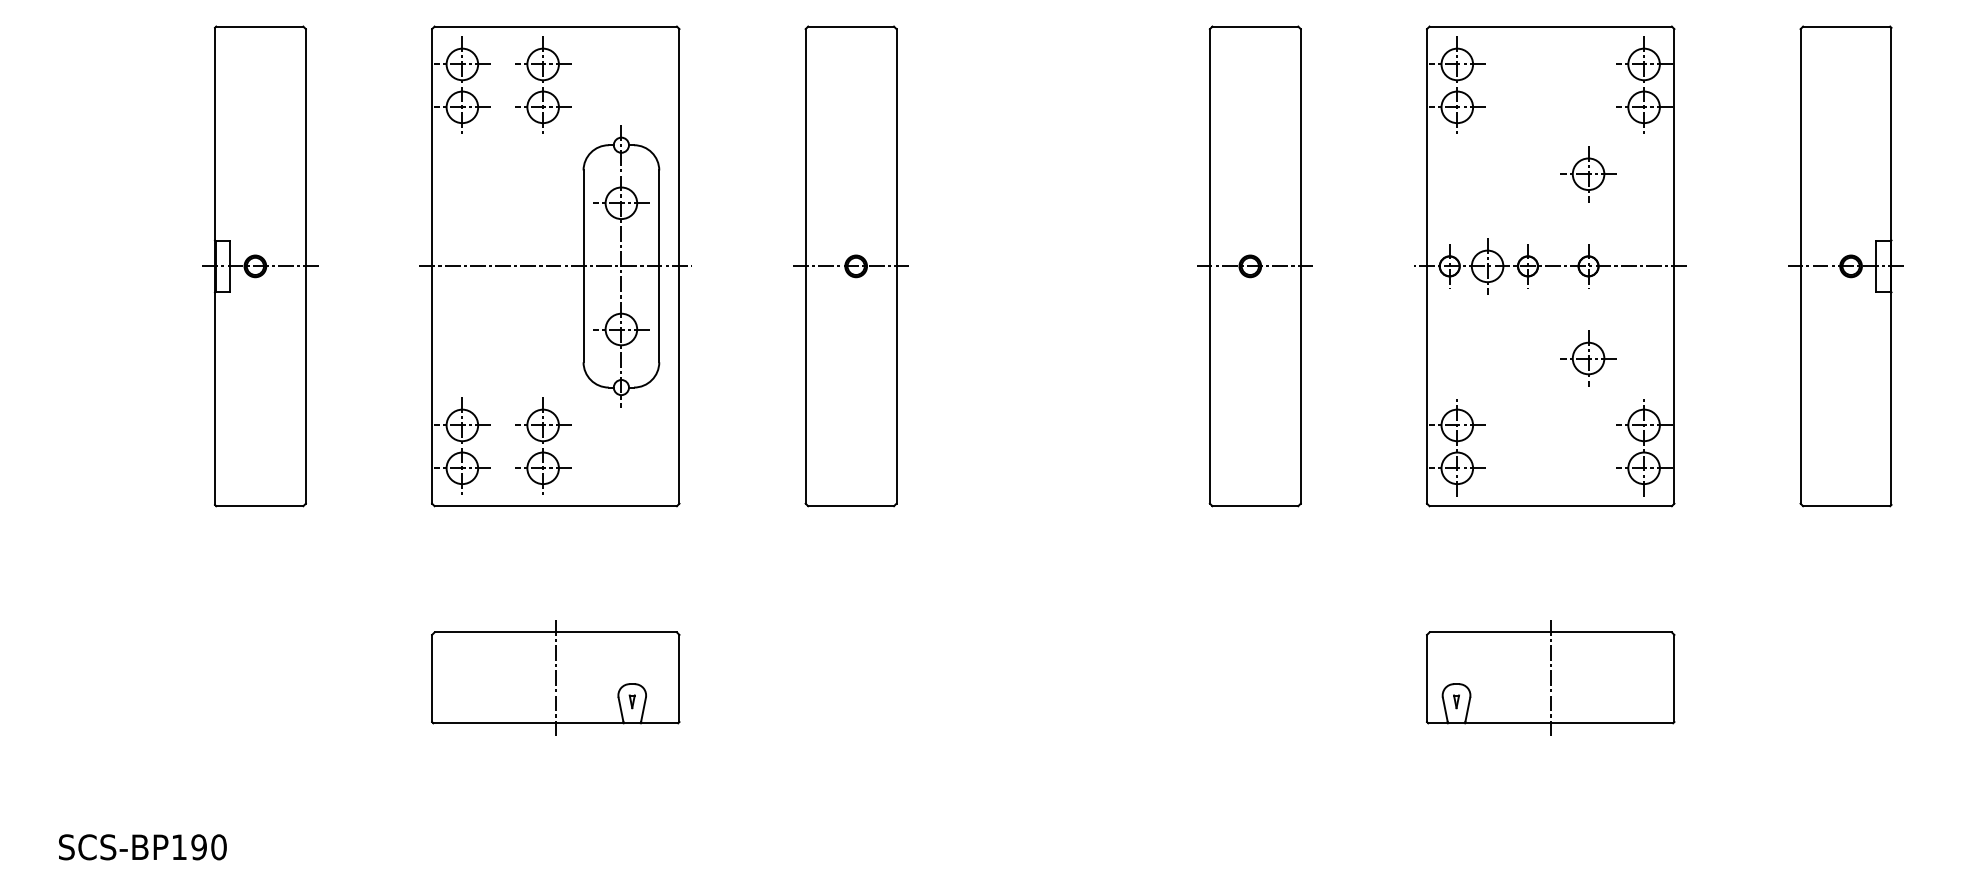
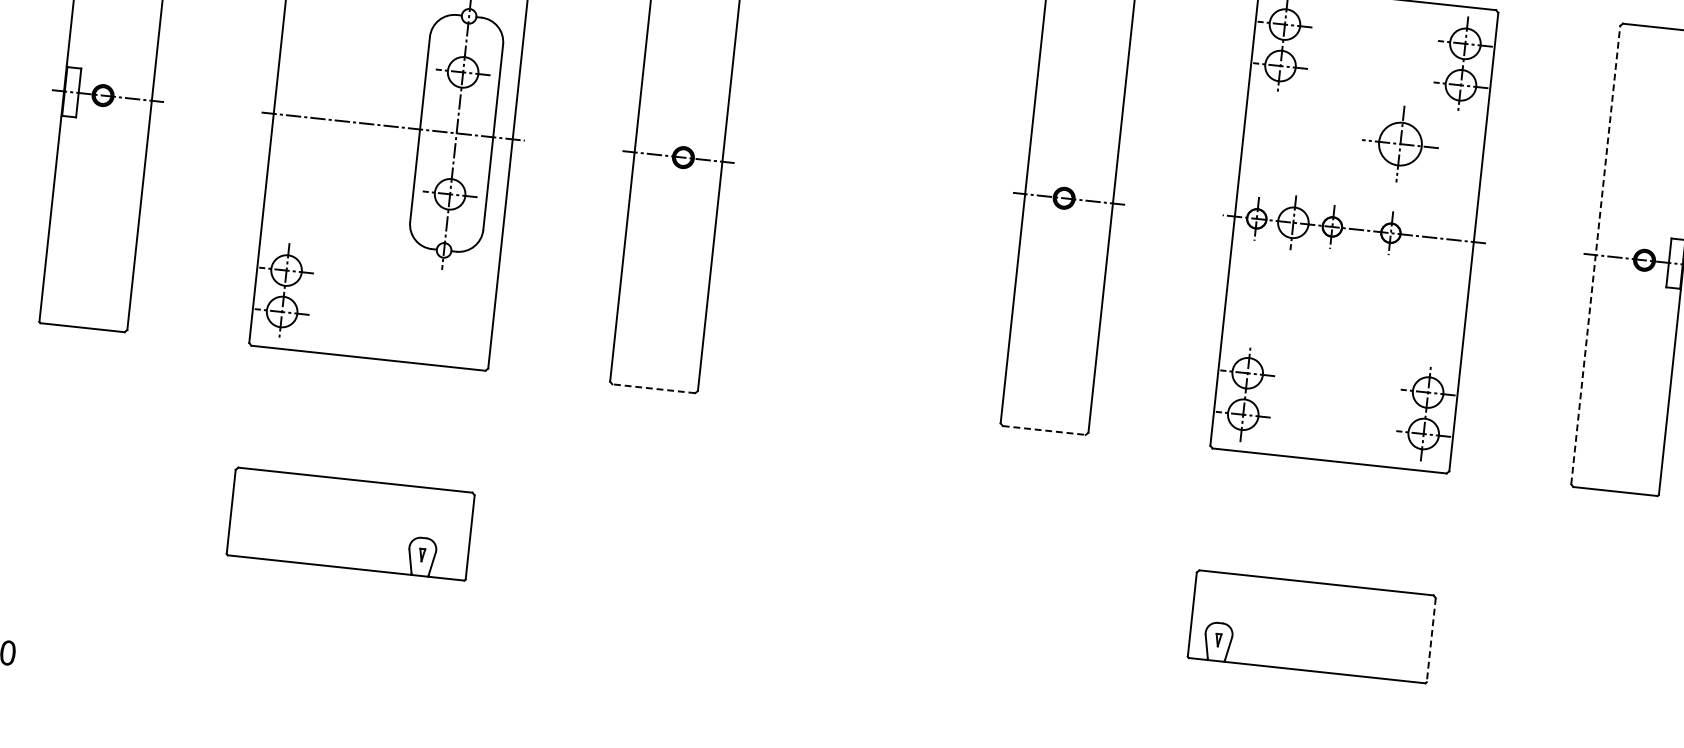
part: (1588, 174) -> (1400, 144), size x1.4
line: (1800, 265) -> (1595, 254), solid -> dashed
part: (1588, 358) -> (1381, 322), removed
part: (543, 445) -> (362, 298), removed
line: (851, 506) -> (654, 389), solid -> dashed
line: (1255, 506) -> (1044, 430), solid -> dashed
line: (555, 677) -> (350, 523), removed
line: (1550, 677) -> (1311, 626), removed
line: (1674, 678) -> (1431, 640), solid -> dashed

